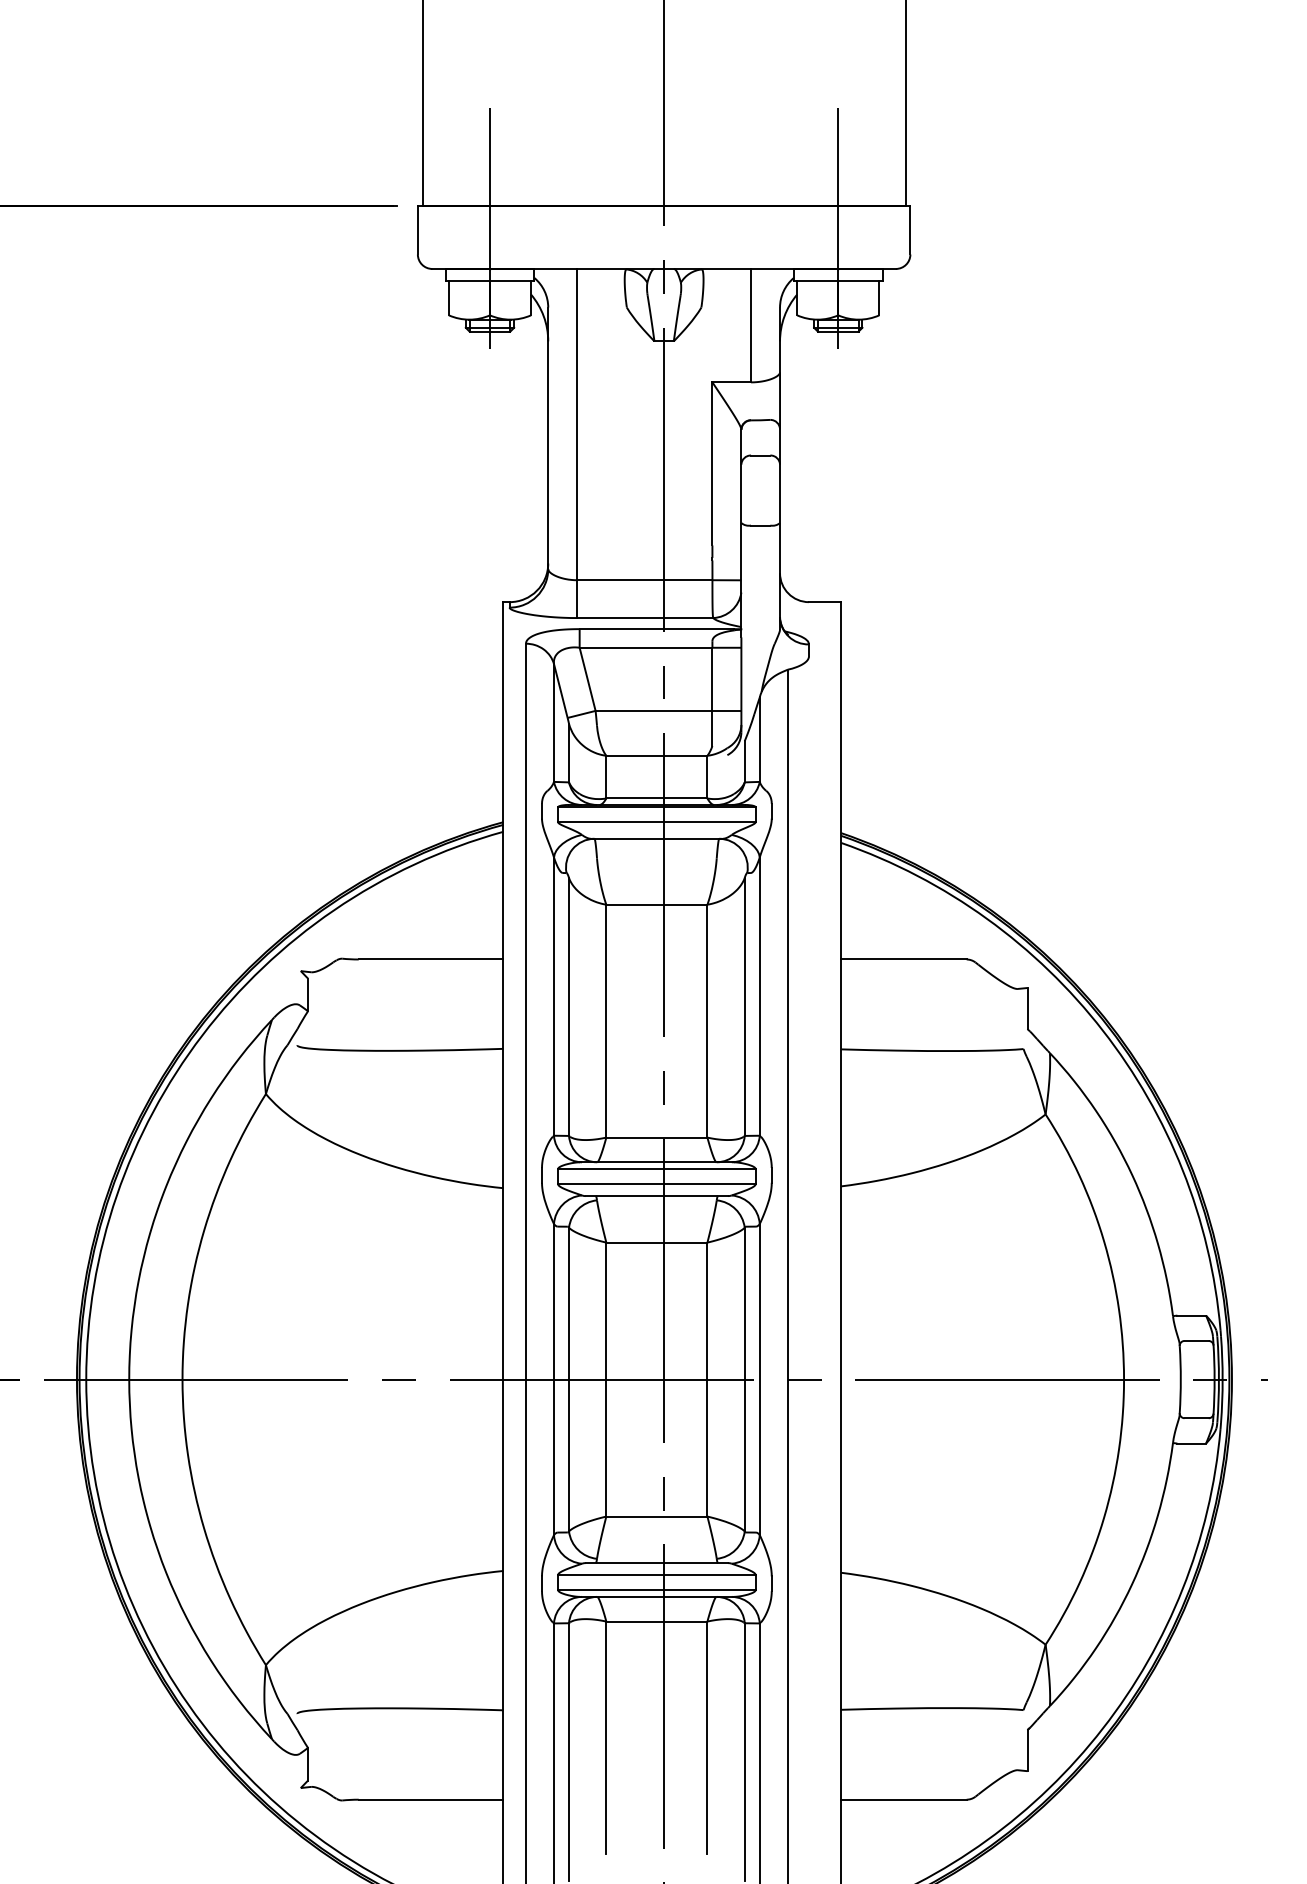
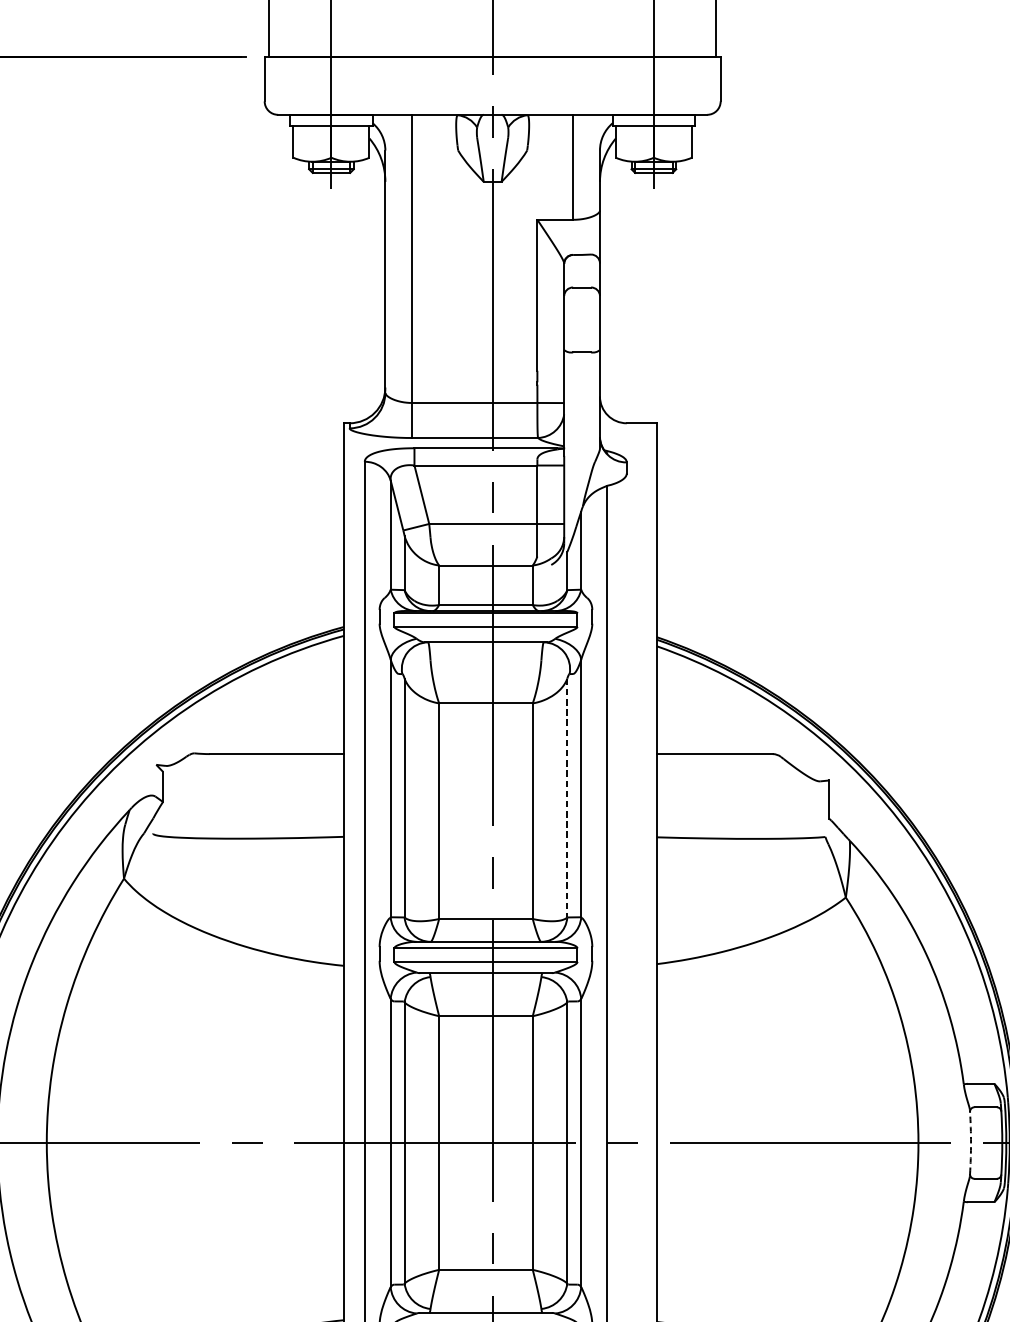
line: (744, 1006) -> (567, 797), solid -> dashed
arc: (1180, 1379) -> (970, 1142), solid -> dashed

